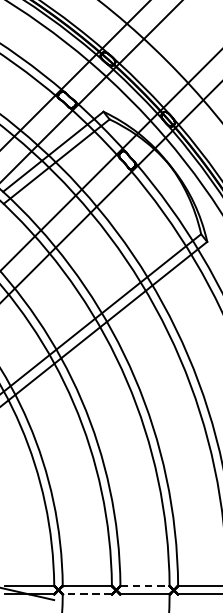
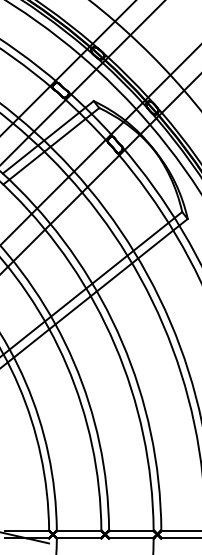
line: (145, 585) -> (131, 530), dashed -> solid
line: (86, 594) -> (78, 538), dashed -> solid

